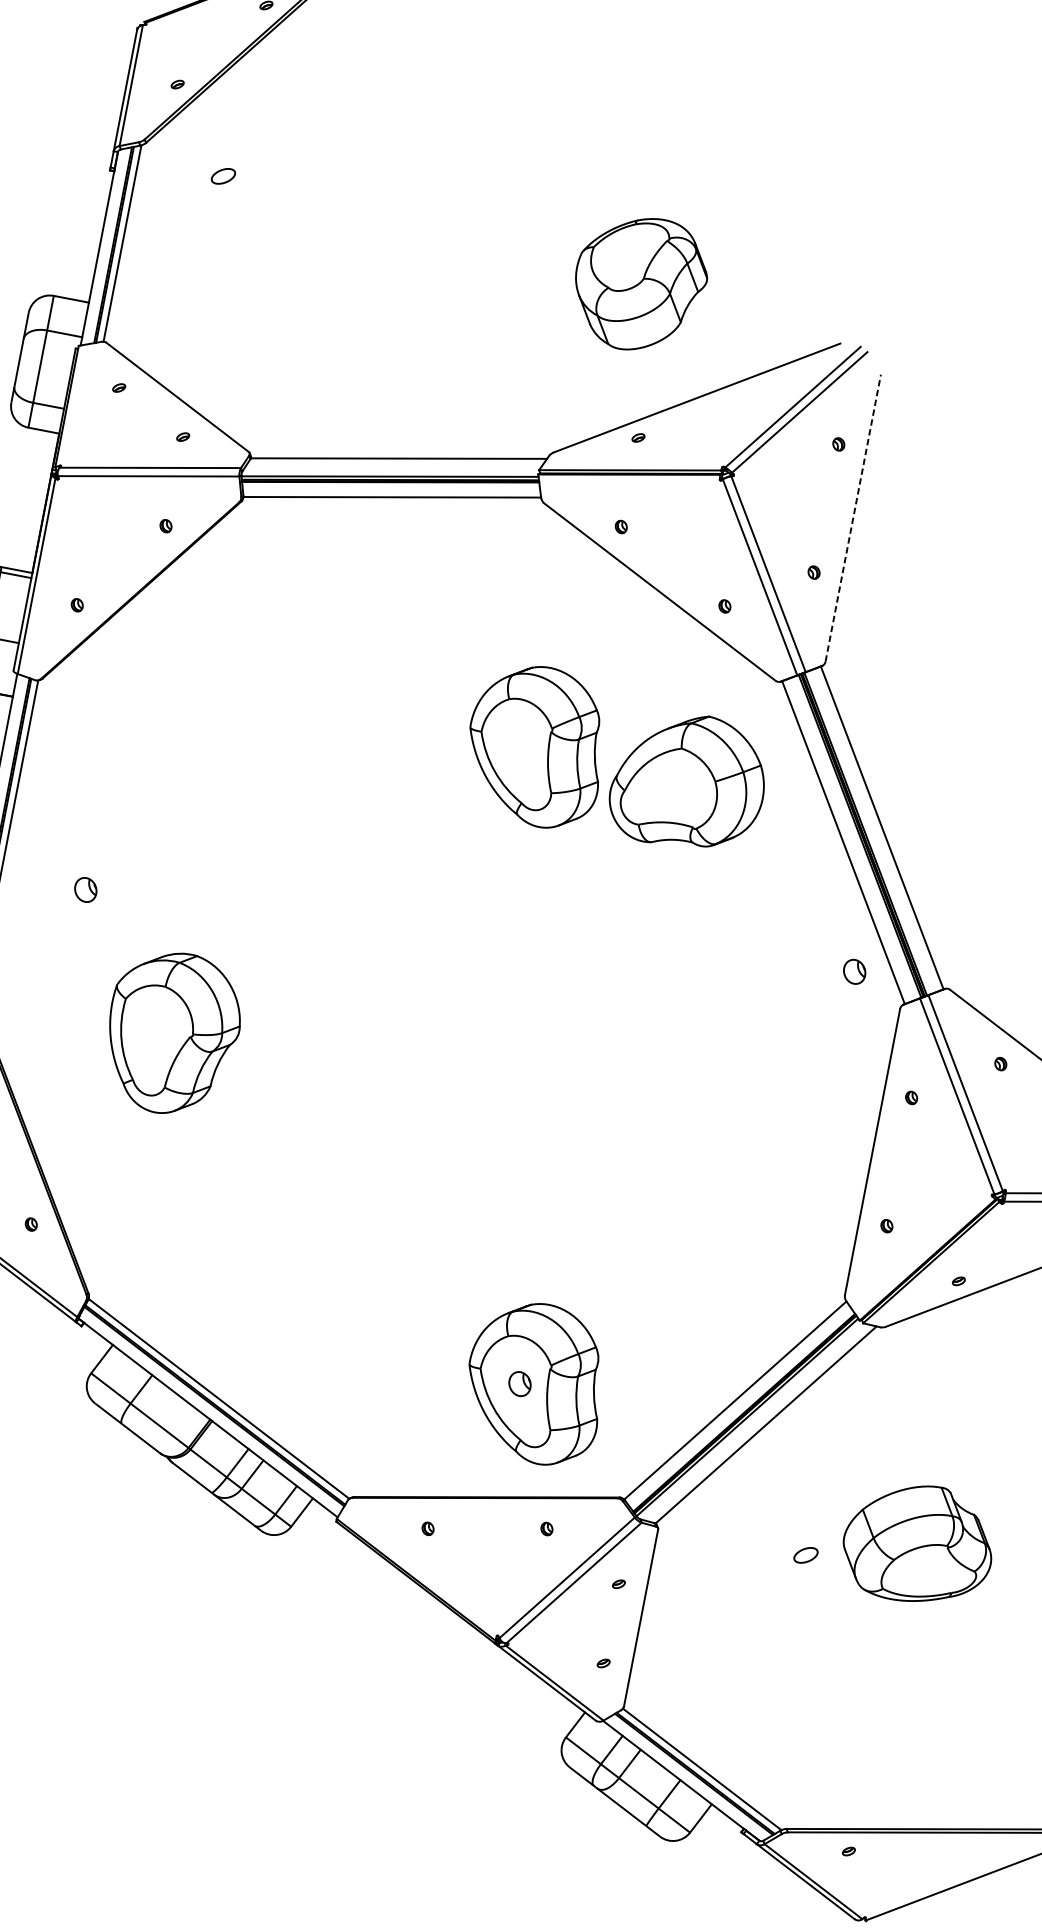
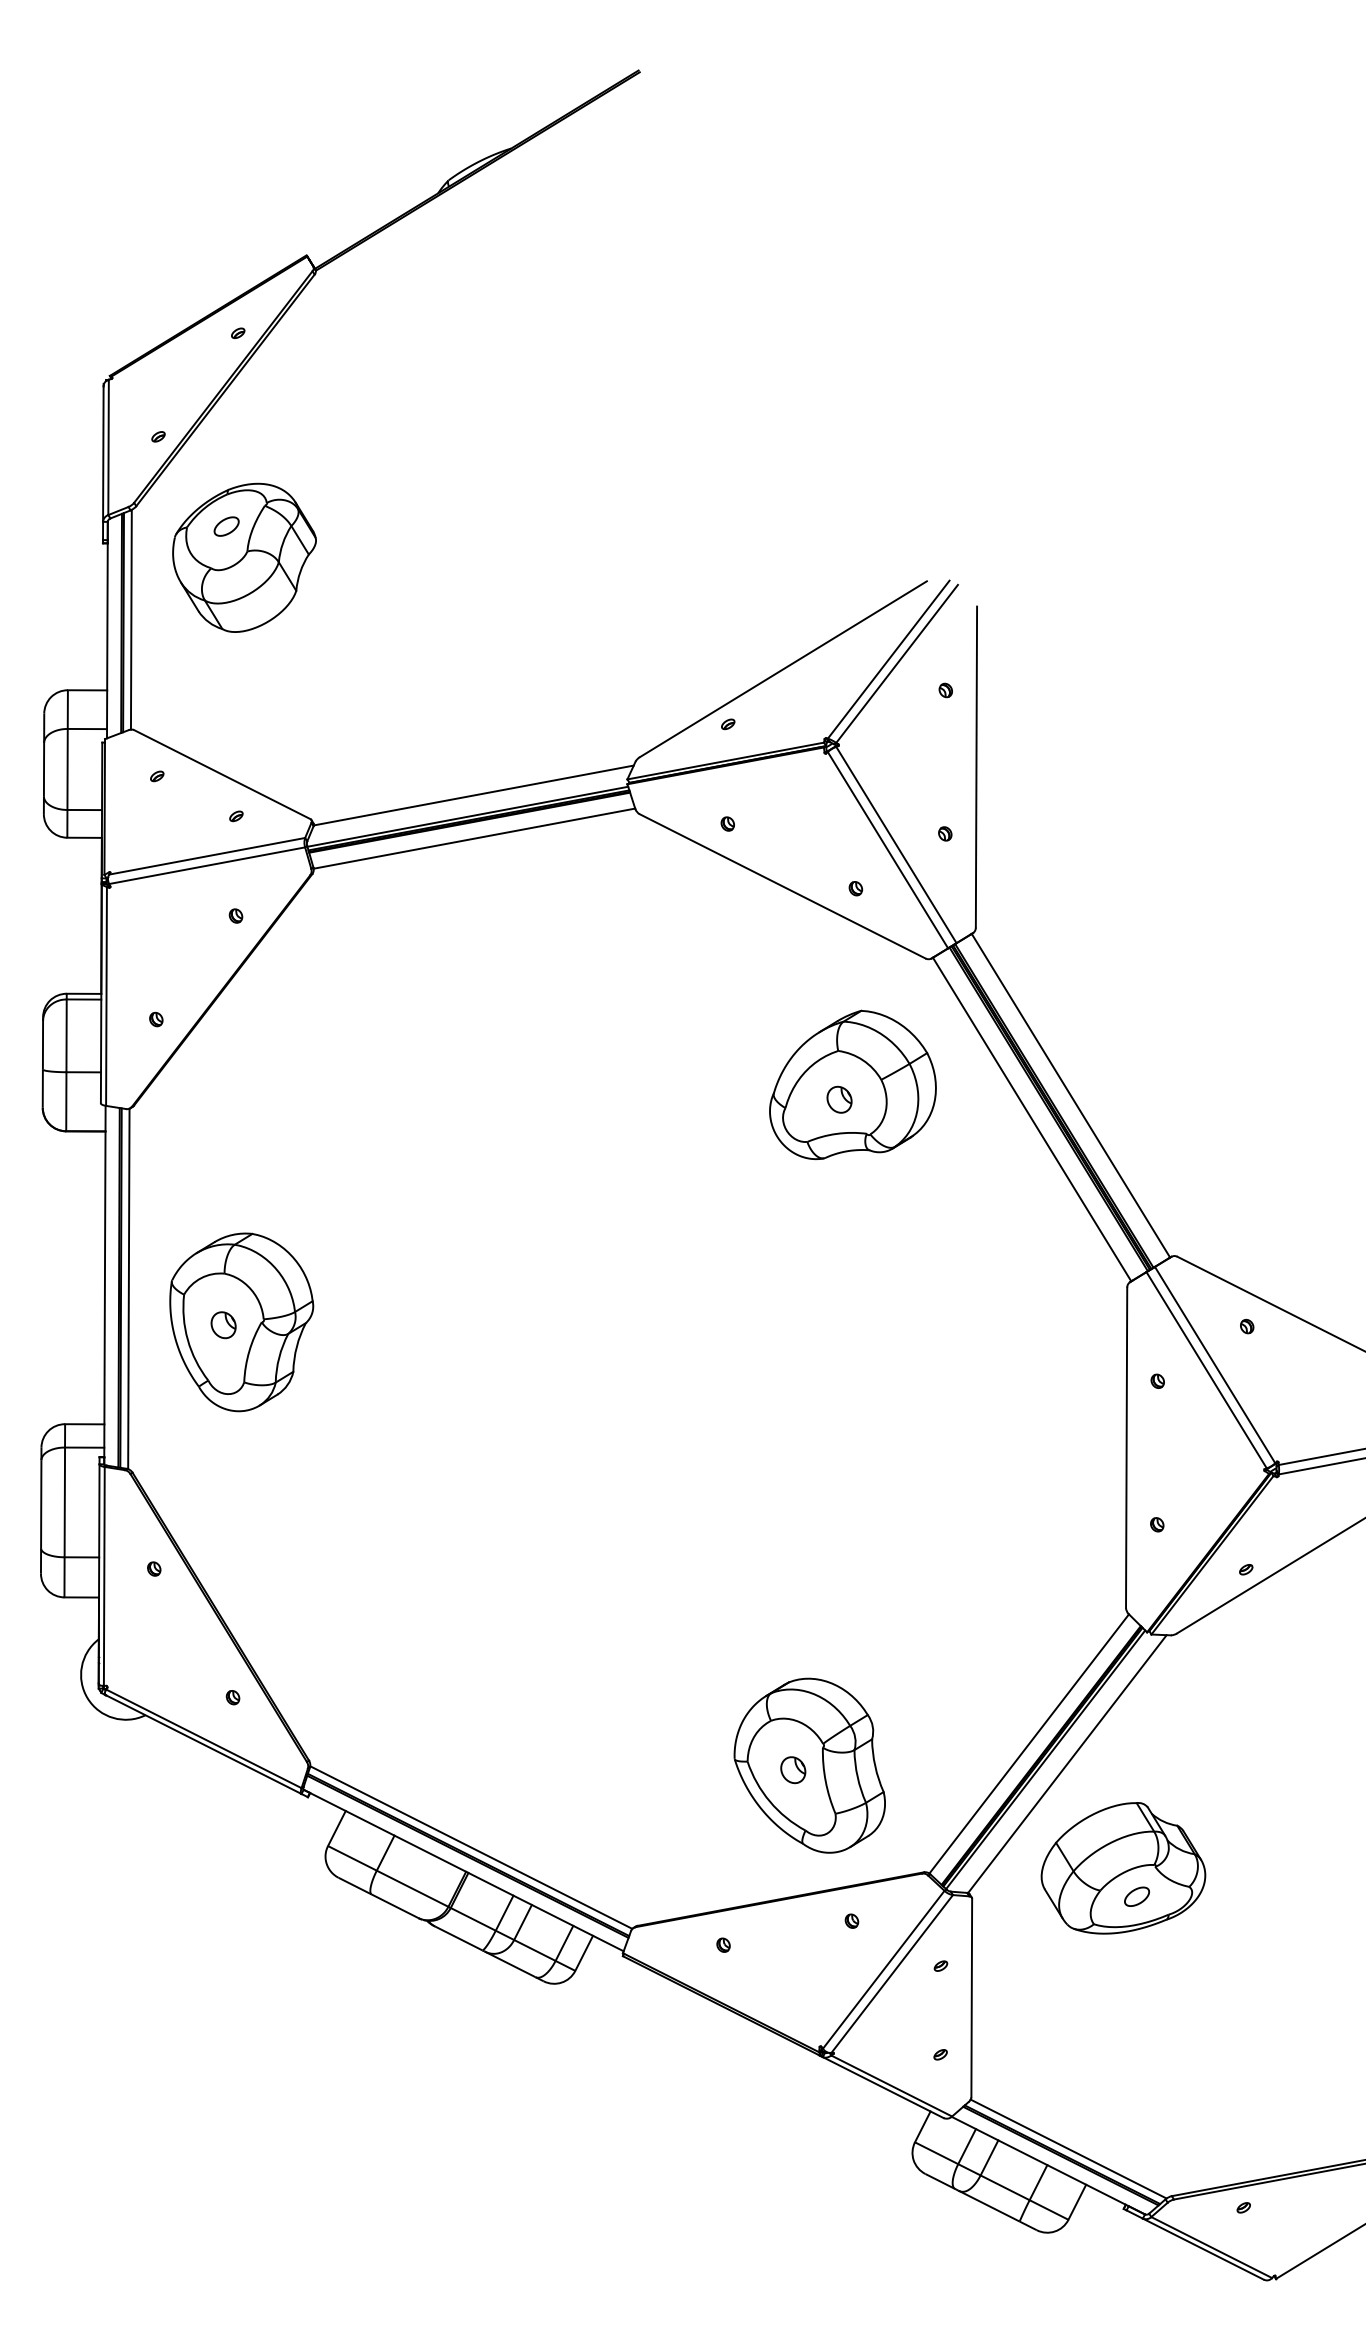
part: (640, 283) -> (244, 557), moved
line: (853, 518) -> (976, 767), dashed -> solid
part: (536, 745) -> (680, 1077), removed
part: (854, 971) -> (839, 1099), moved
part: (172, 1033) -> (241, 1322), moved
part: (918, 1544) -> (1123, 1868), moved

